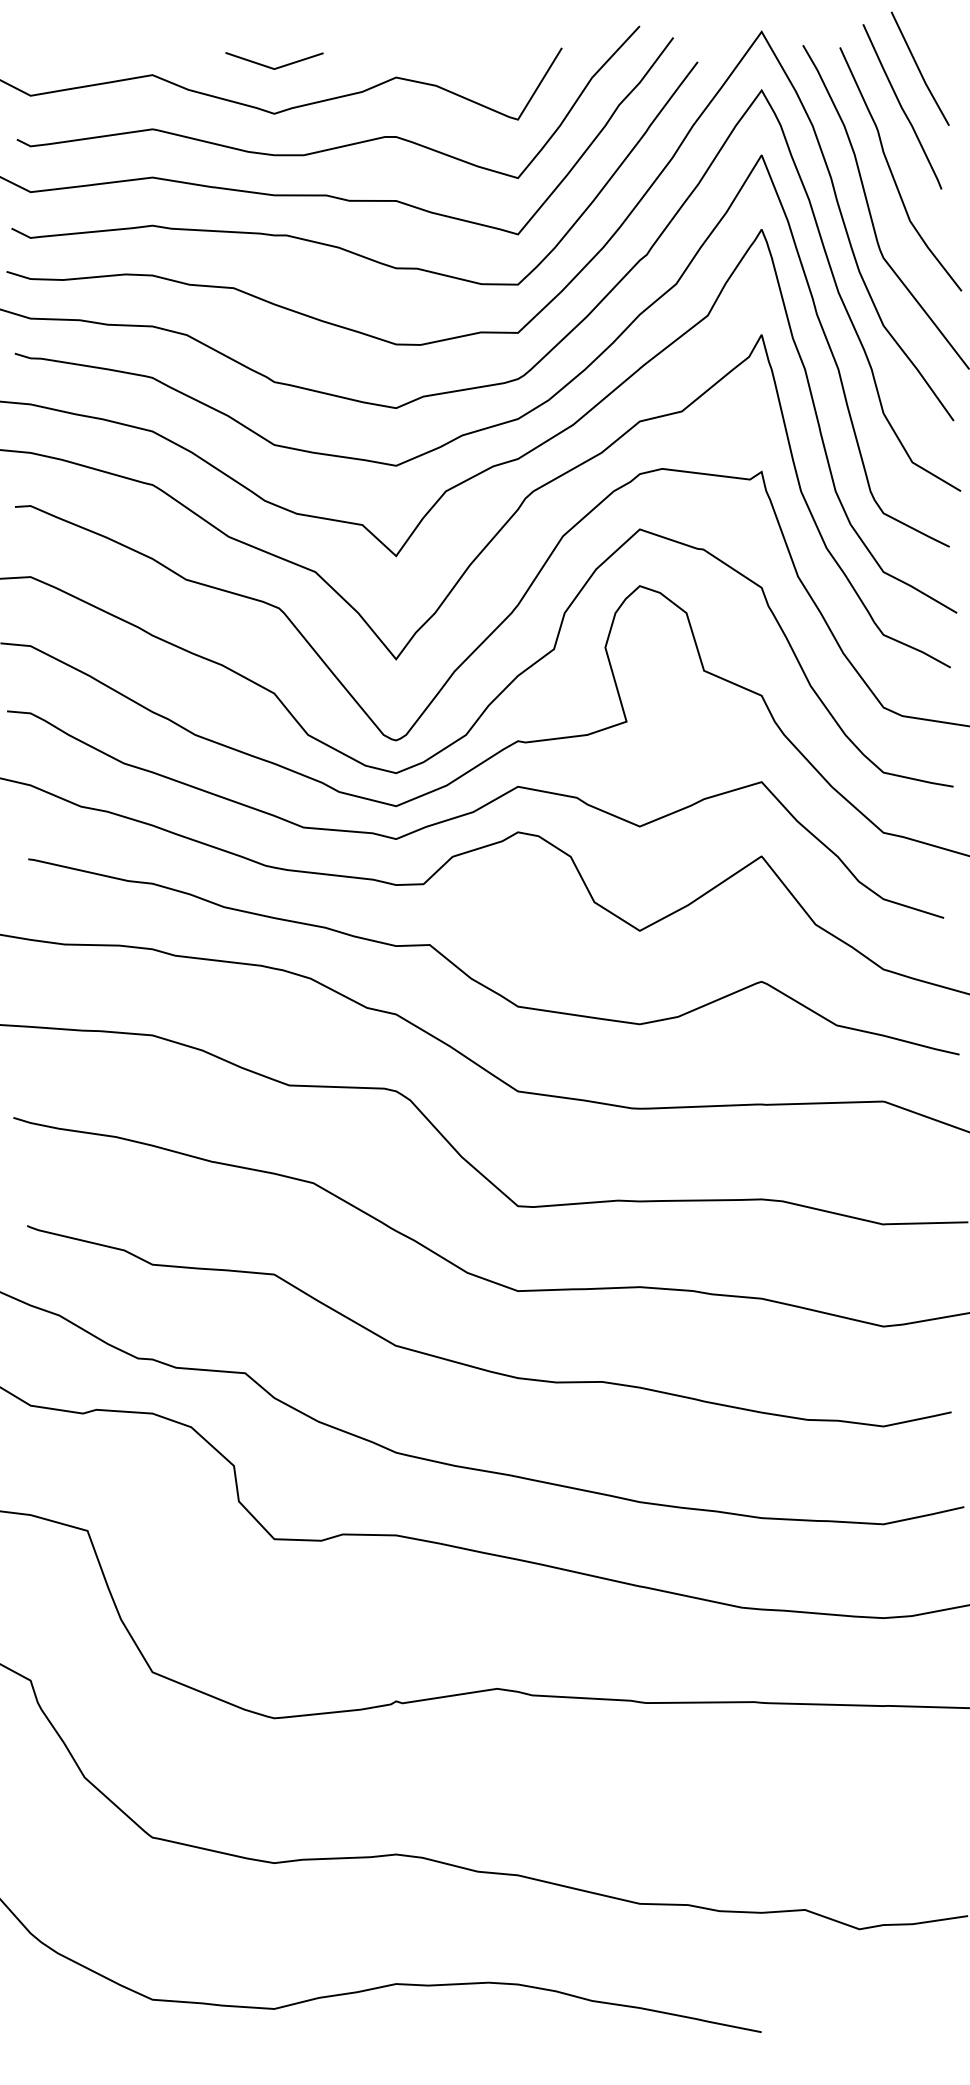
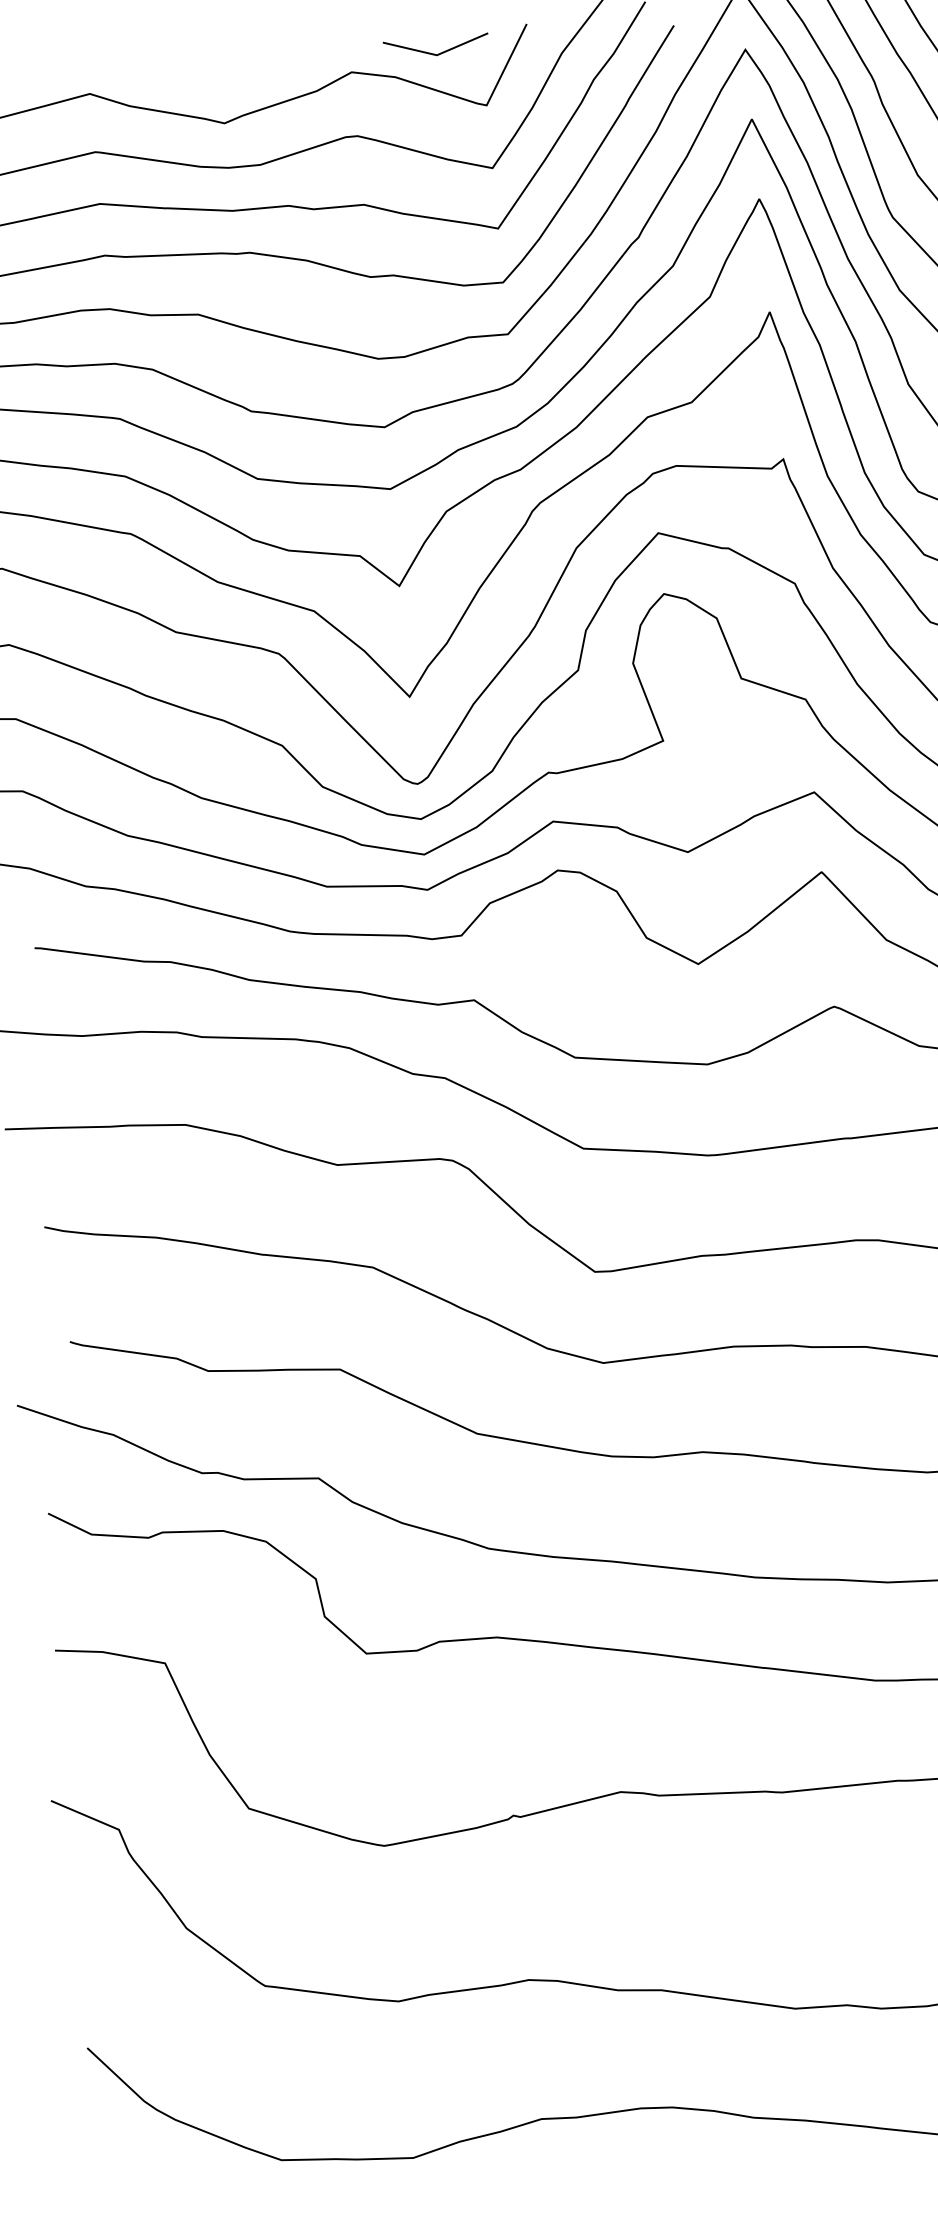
line: (273, 67) -> (435, 53), moved

